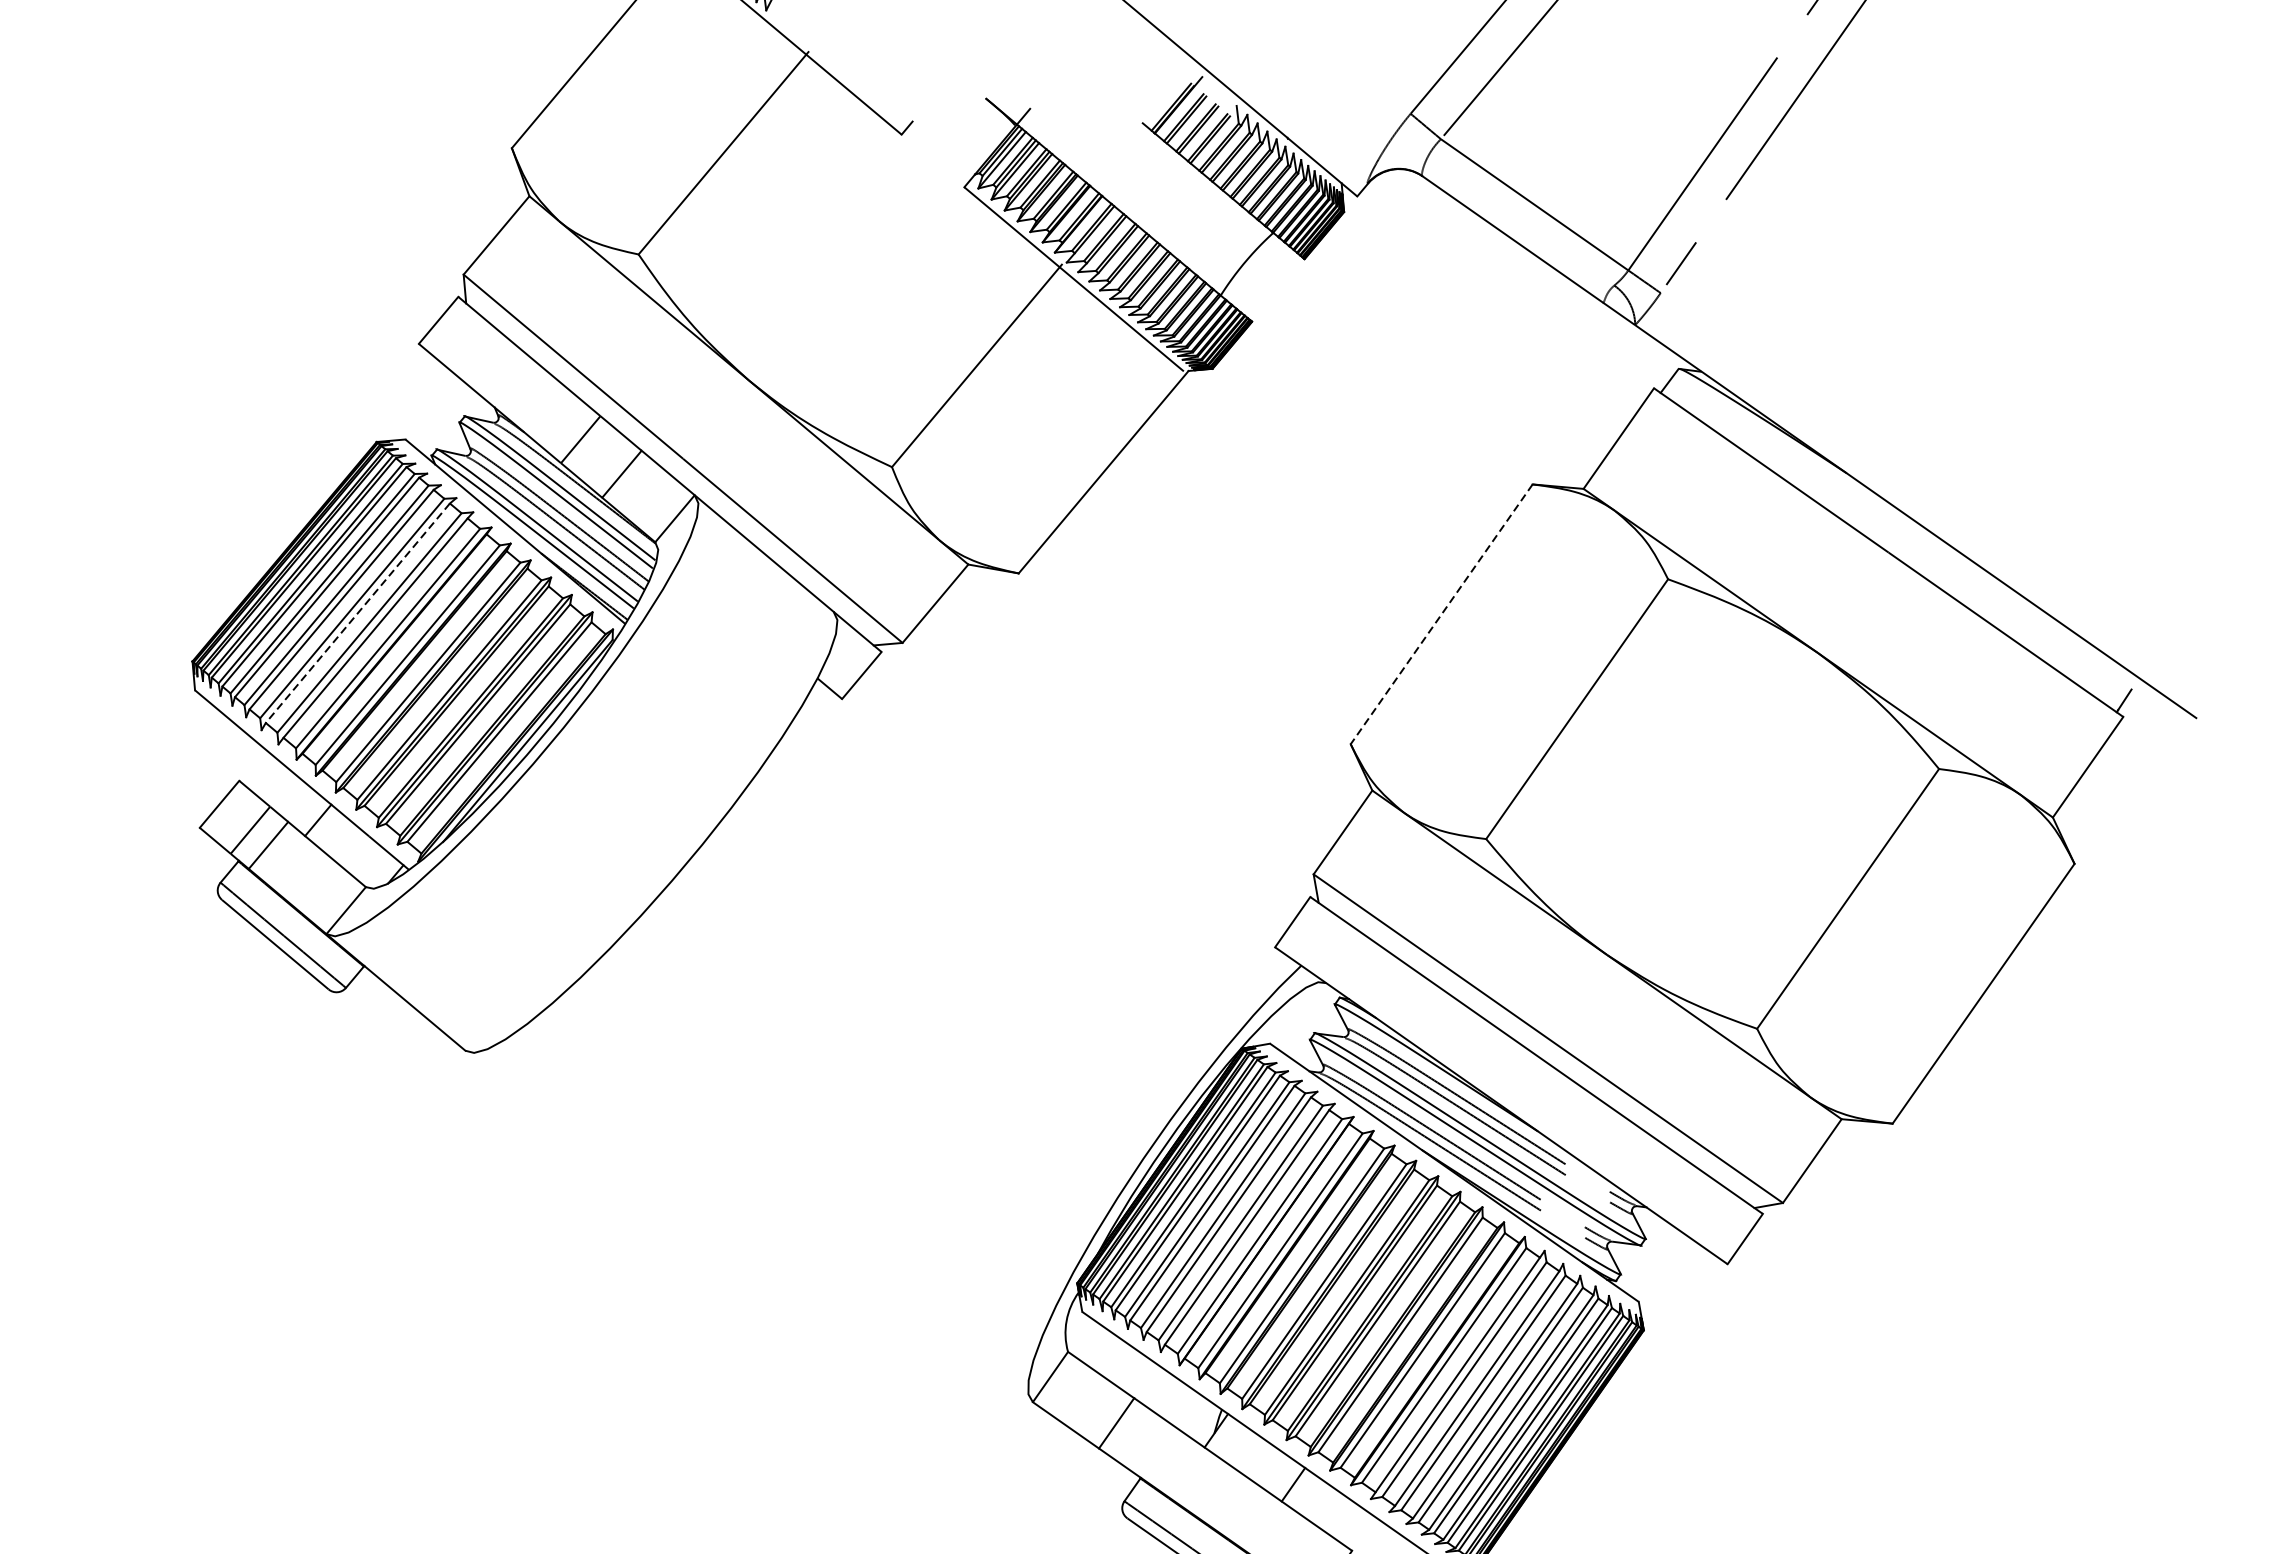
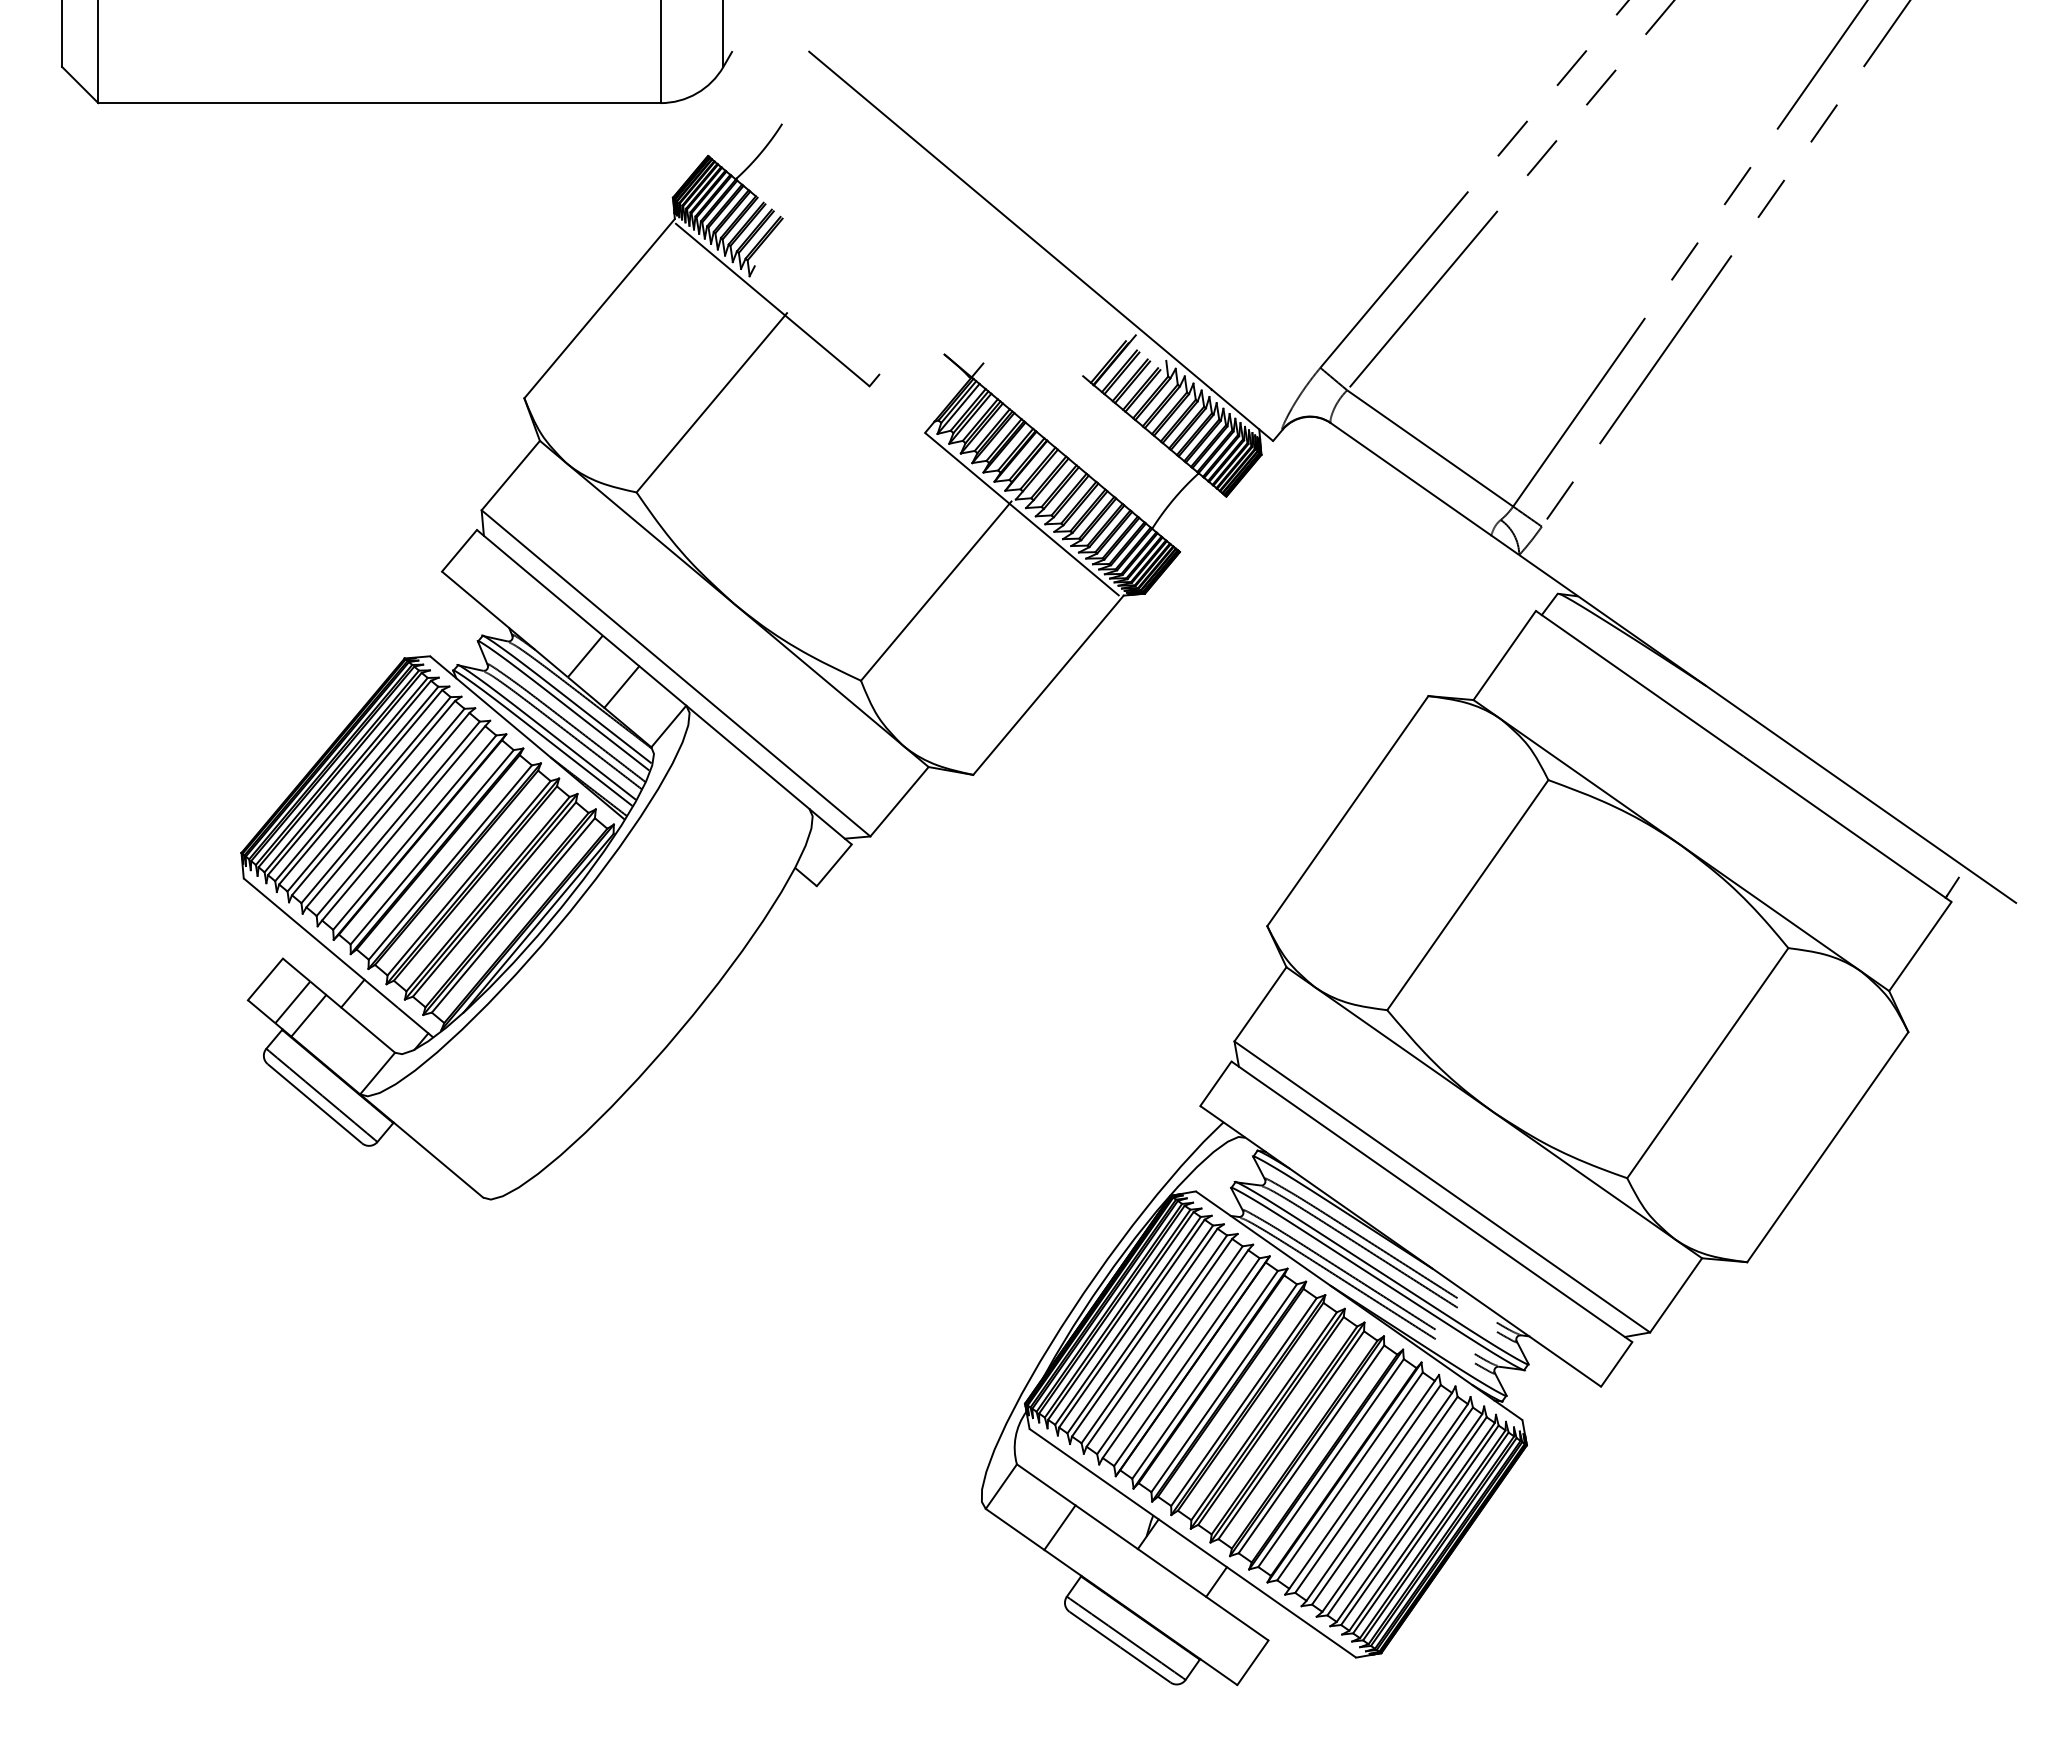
line: (357, 613) -> (387, 810), dashed -> solid
line: (1441, 614) -> (1347, 811), dashed -> solid

